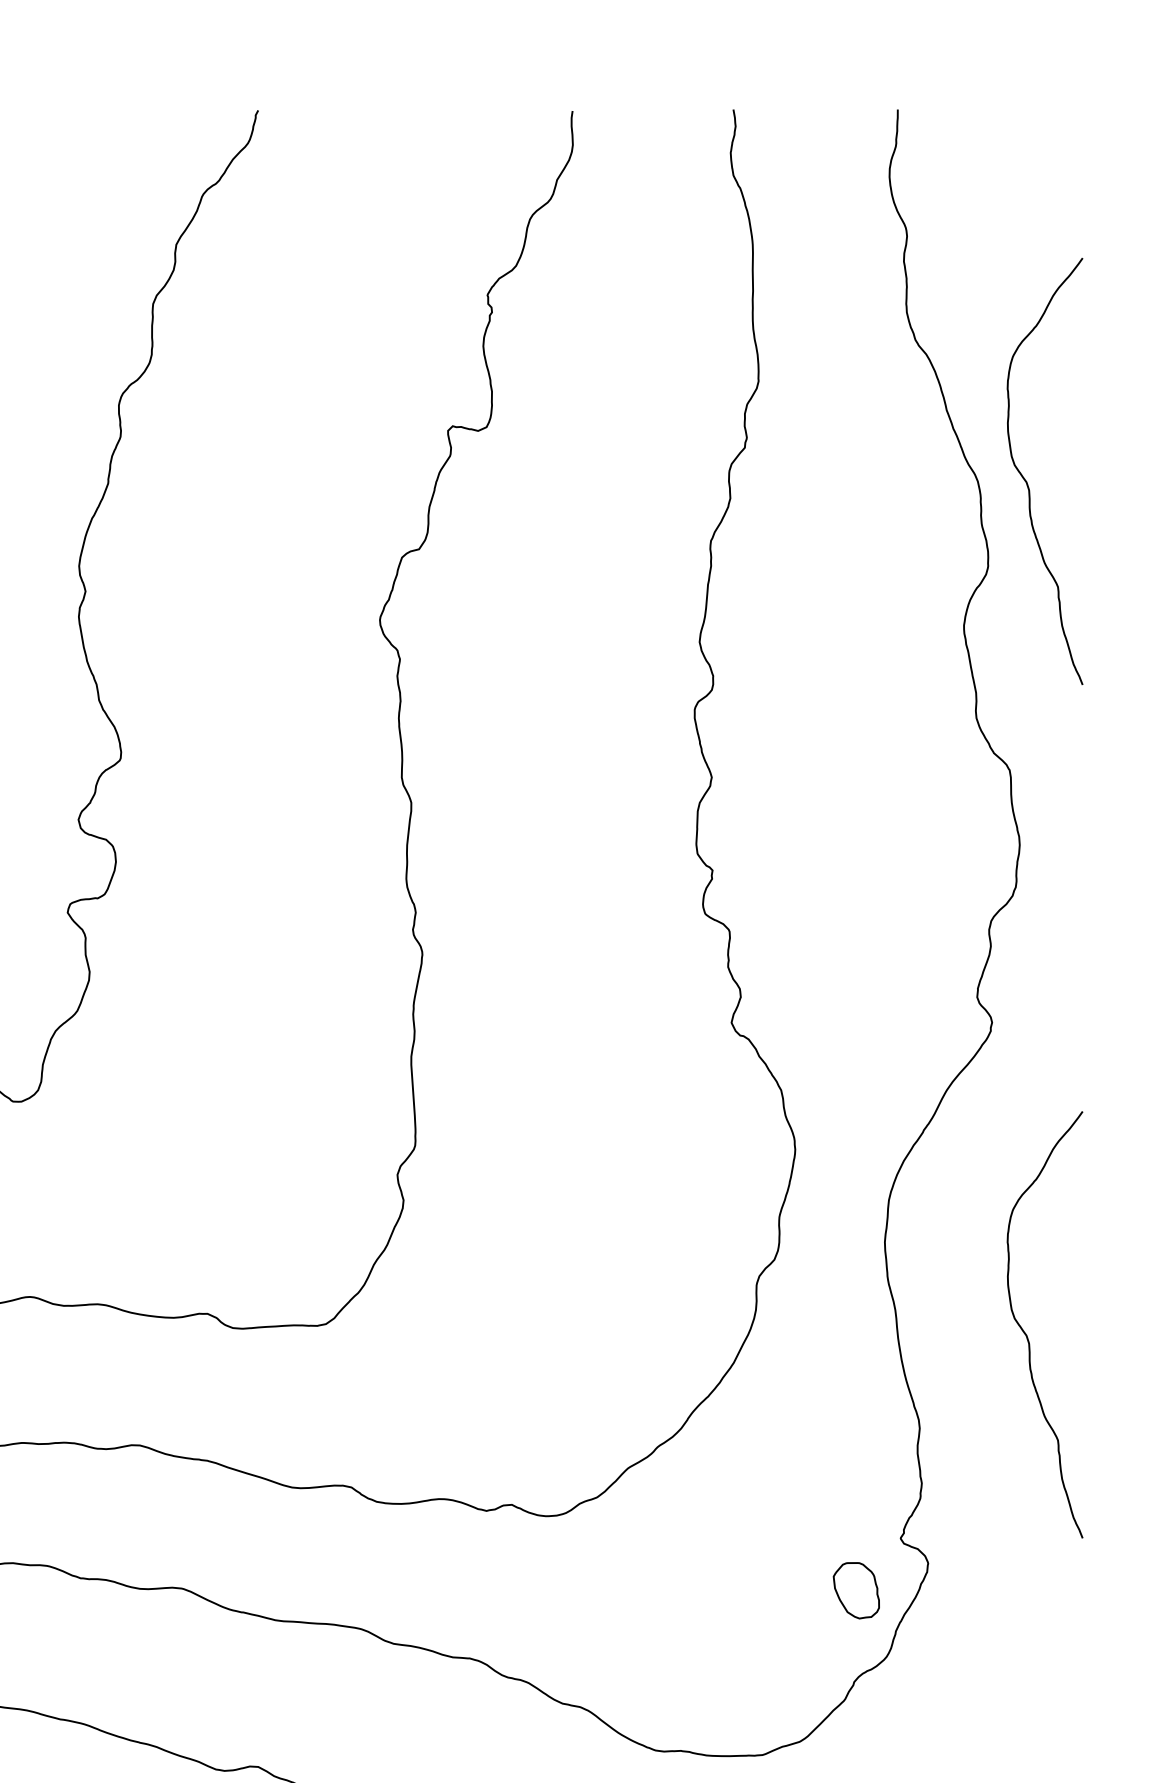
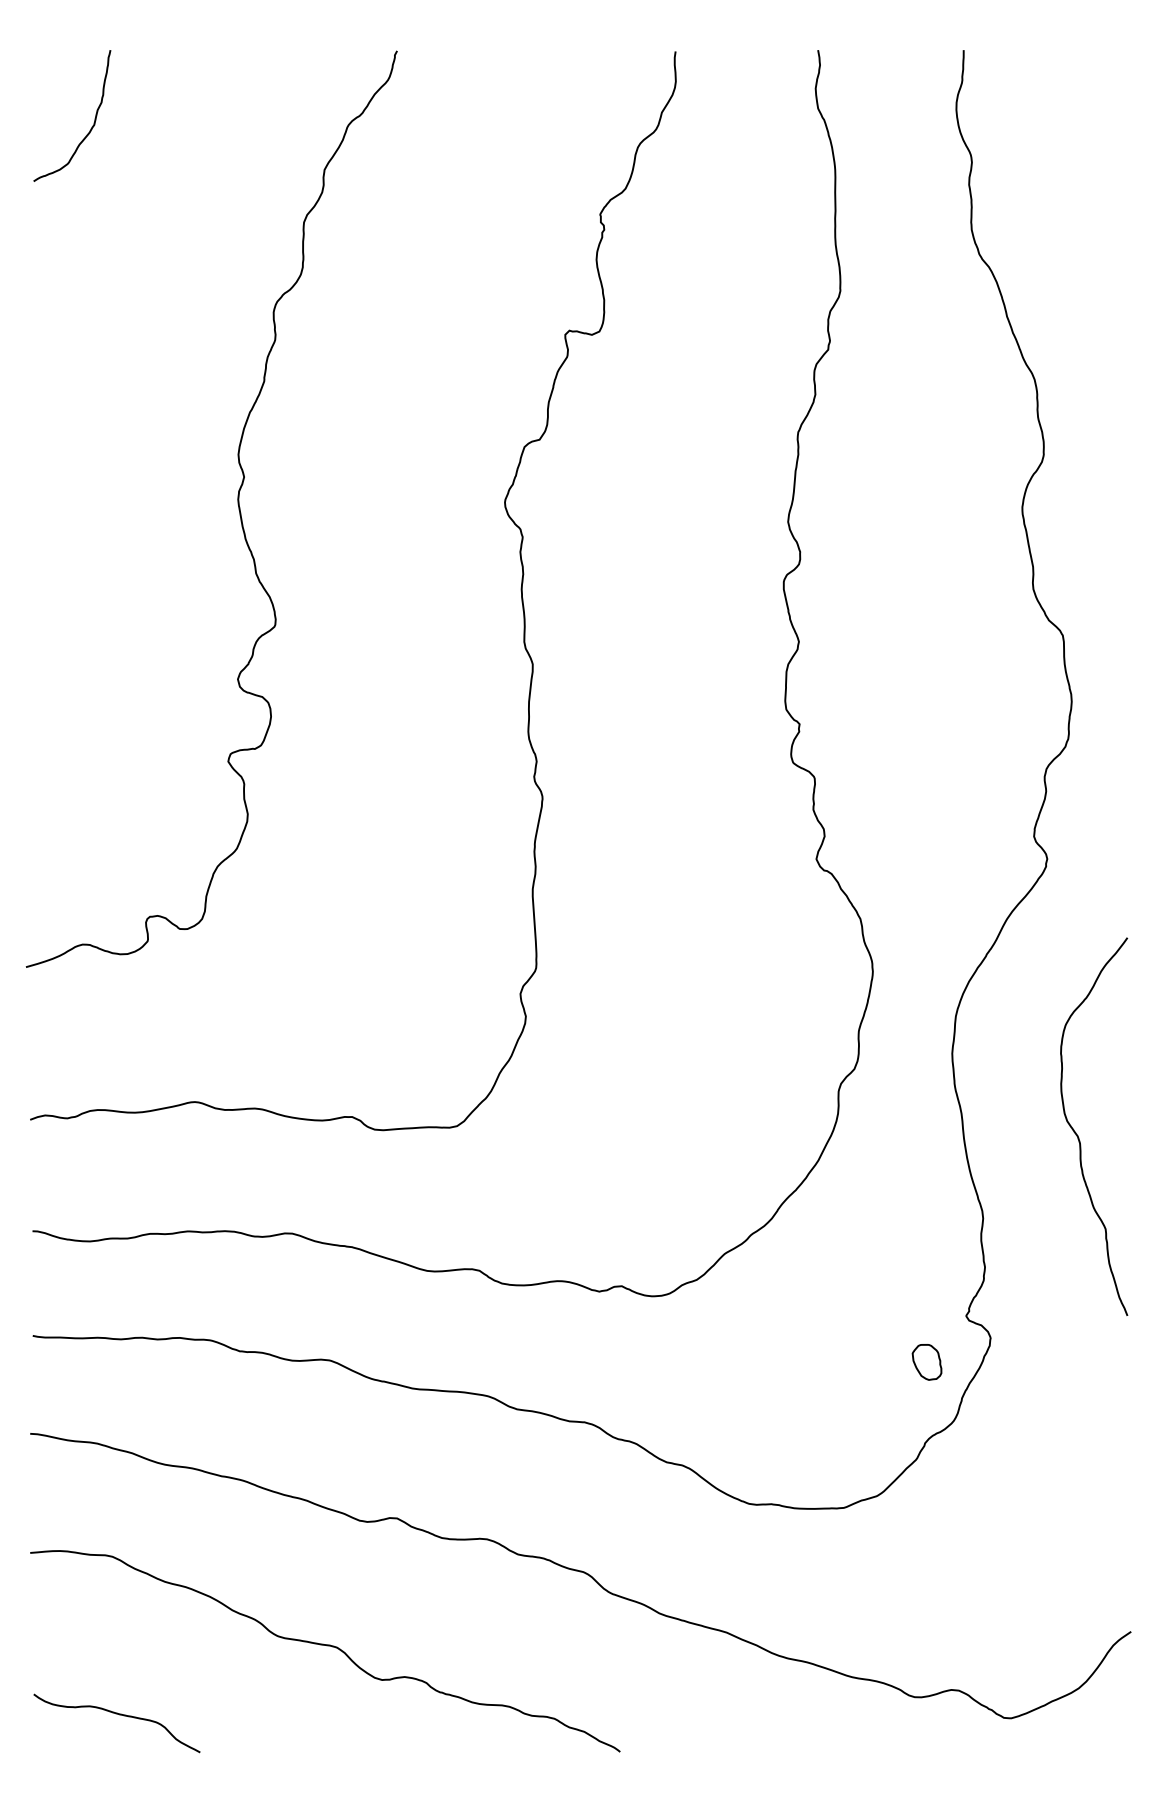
curve: (1027, 481) -> (1078, 379), removed
part: (855, 1590) -> (926, 1362), size x0.71

